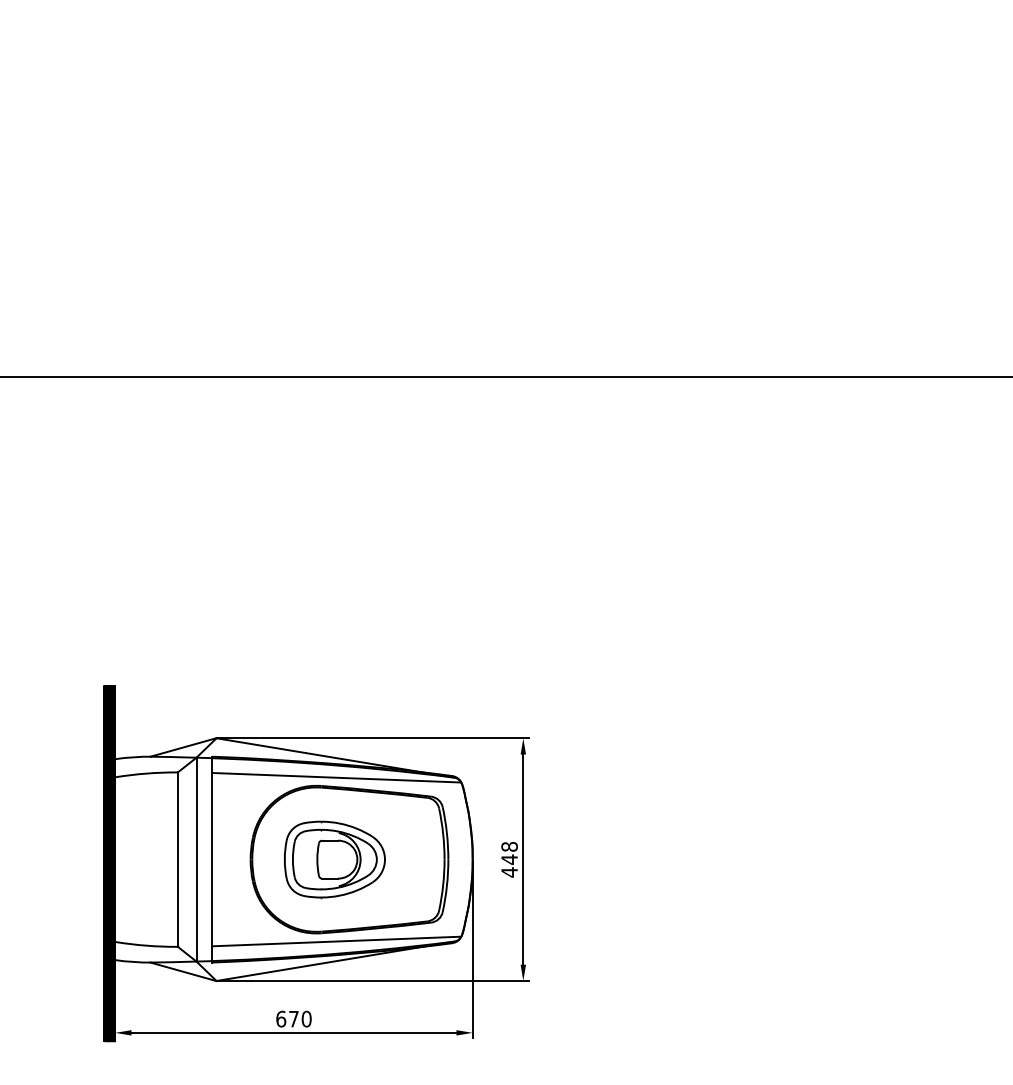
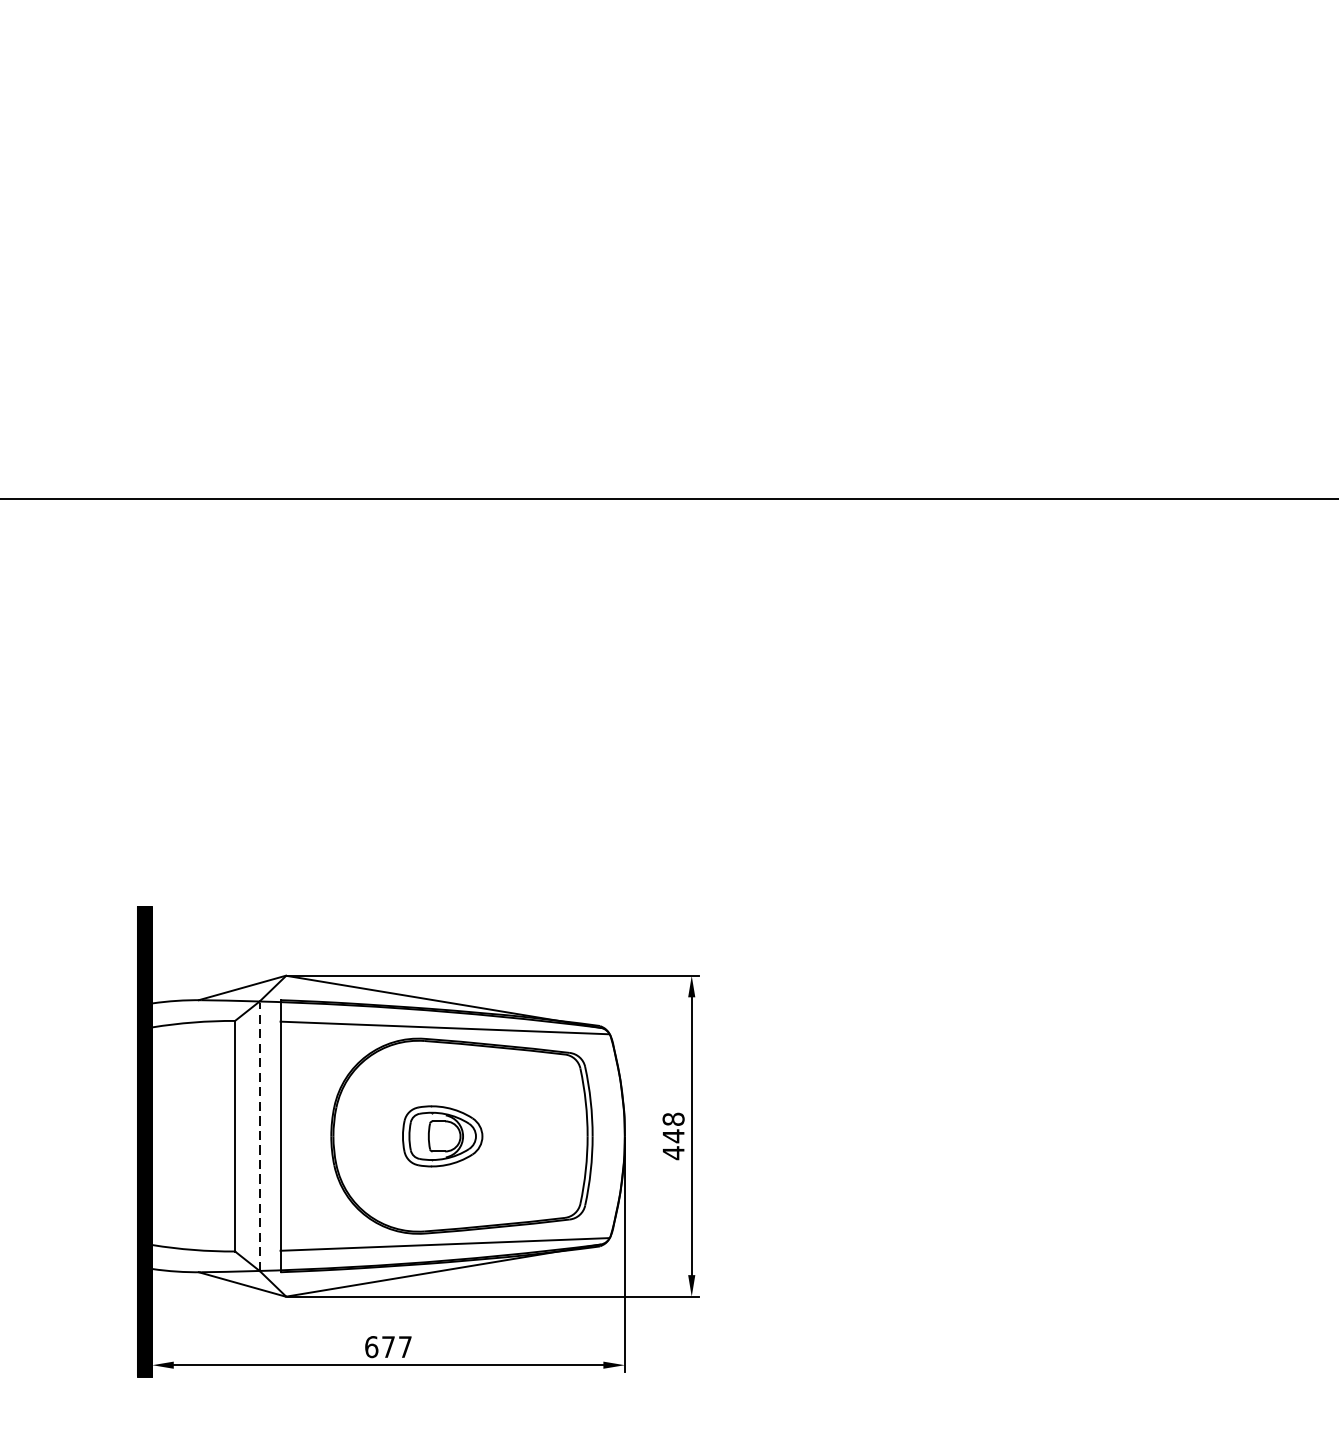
line: (196, 859) -> (259, 1136), solid -> dashed
part: (334, 859) -> (442, 1136), size x0.6
text: (306, 1018) -> (405, 1346), 670 -> 677

